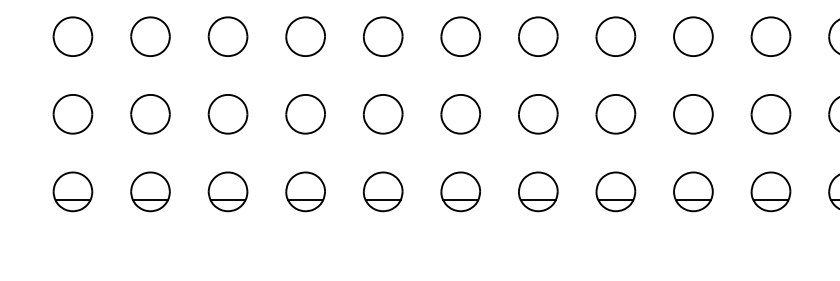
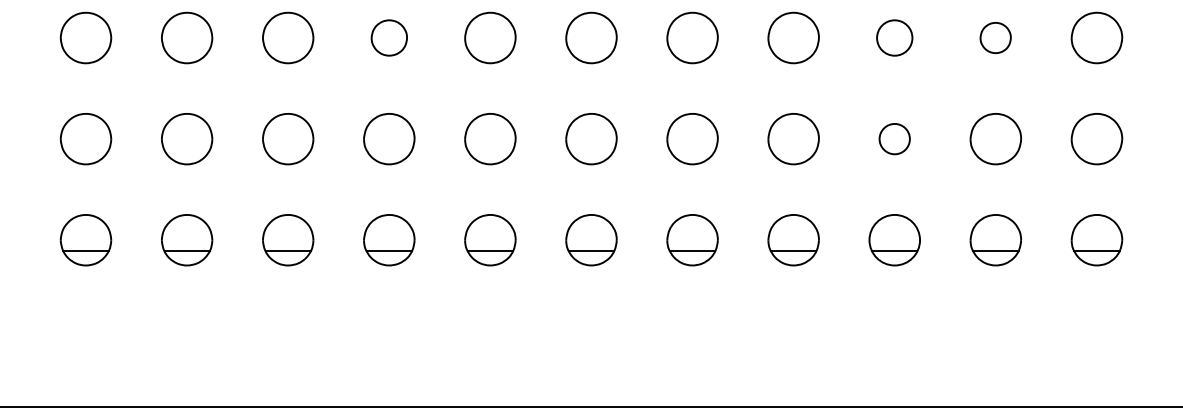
part: (305, 36) -> (389, 37), size x0.7
circle: (693, 36) -> (894, 37), size x0.7
part: (770, 36) -> (995, 37), size x0.6
circle: (693, 113) -> (894, 138), size x0.6

